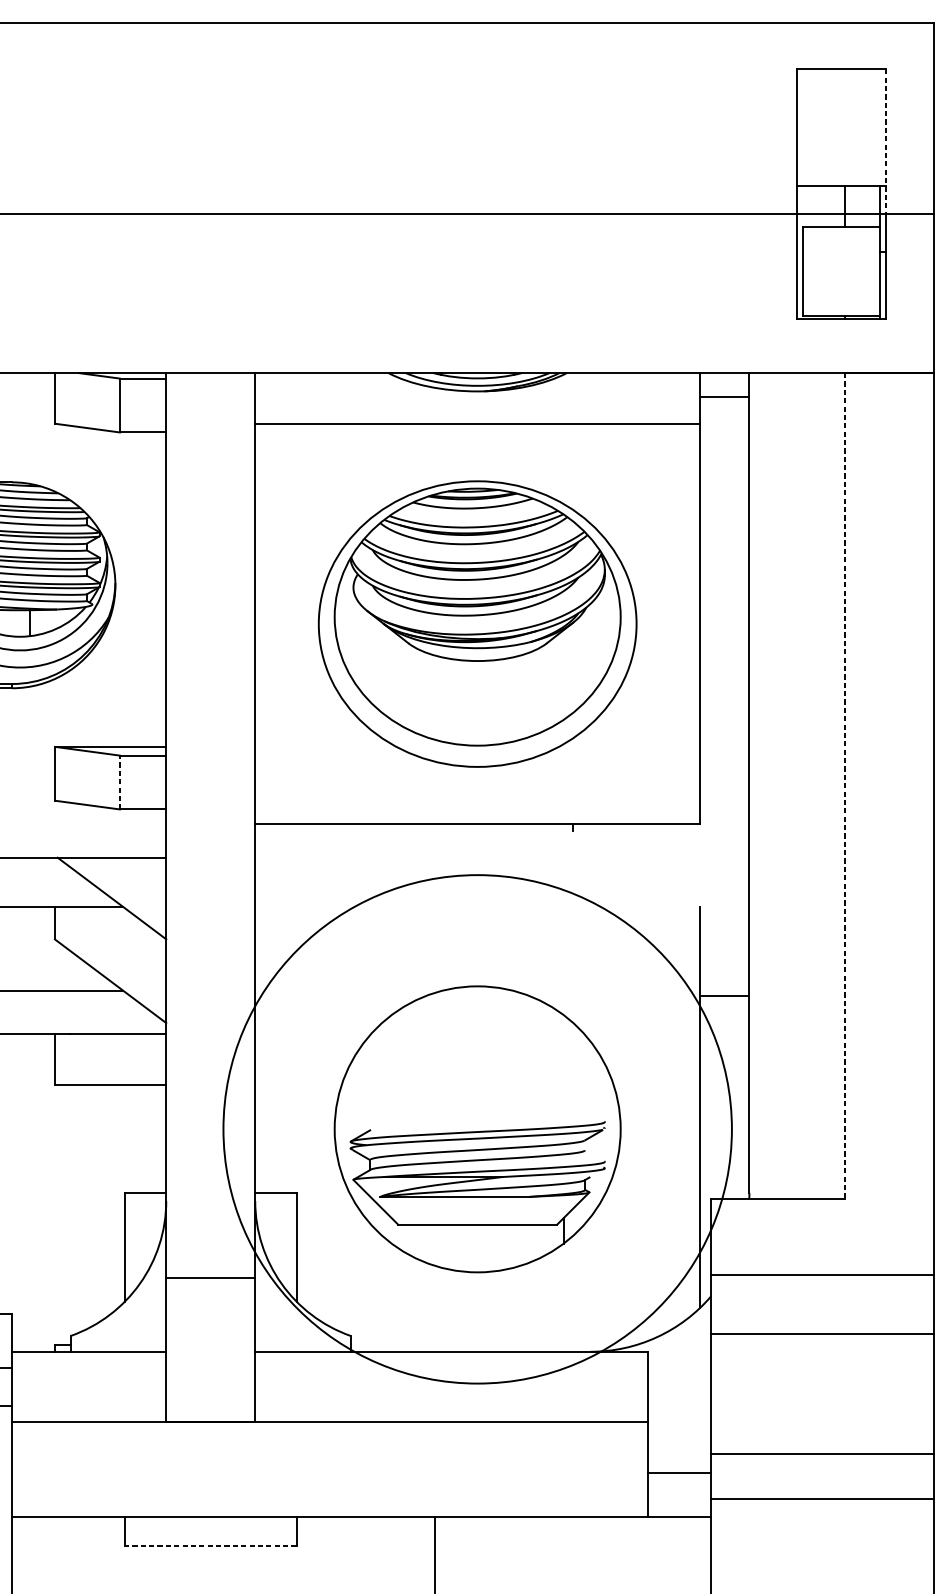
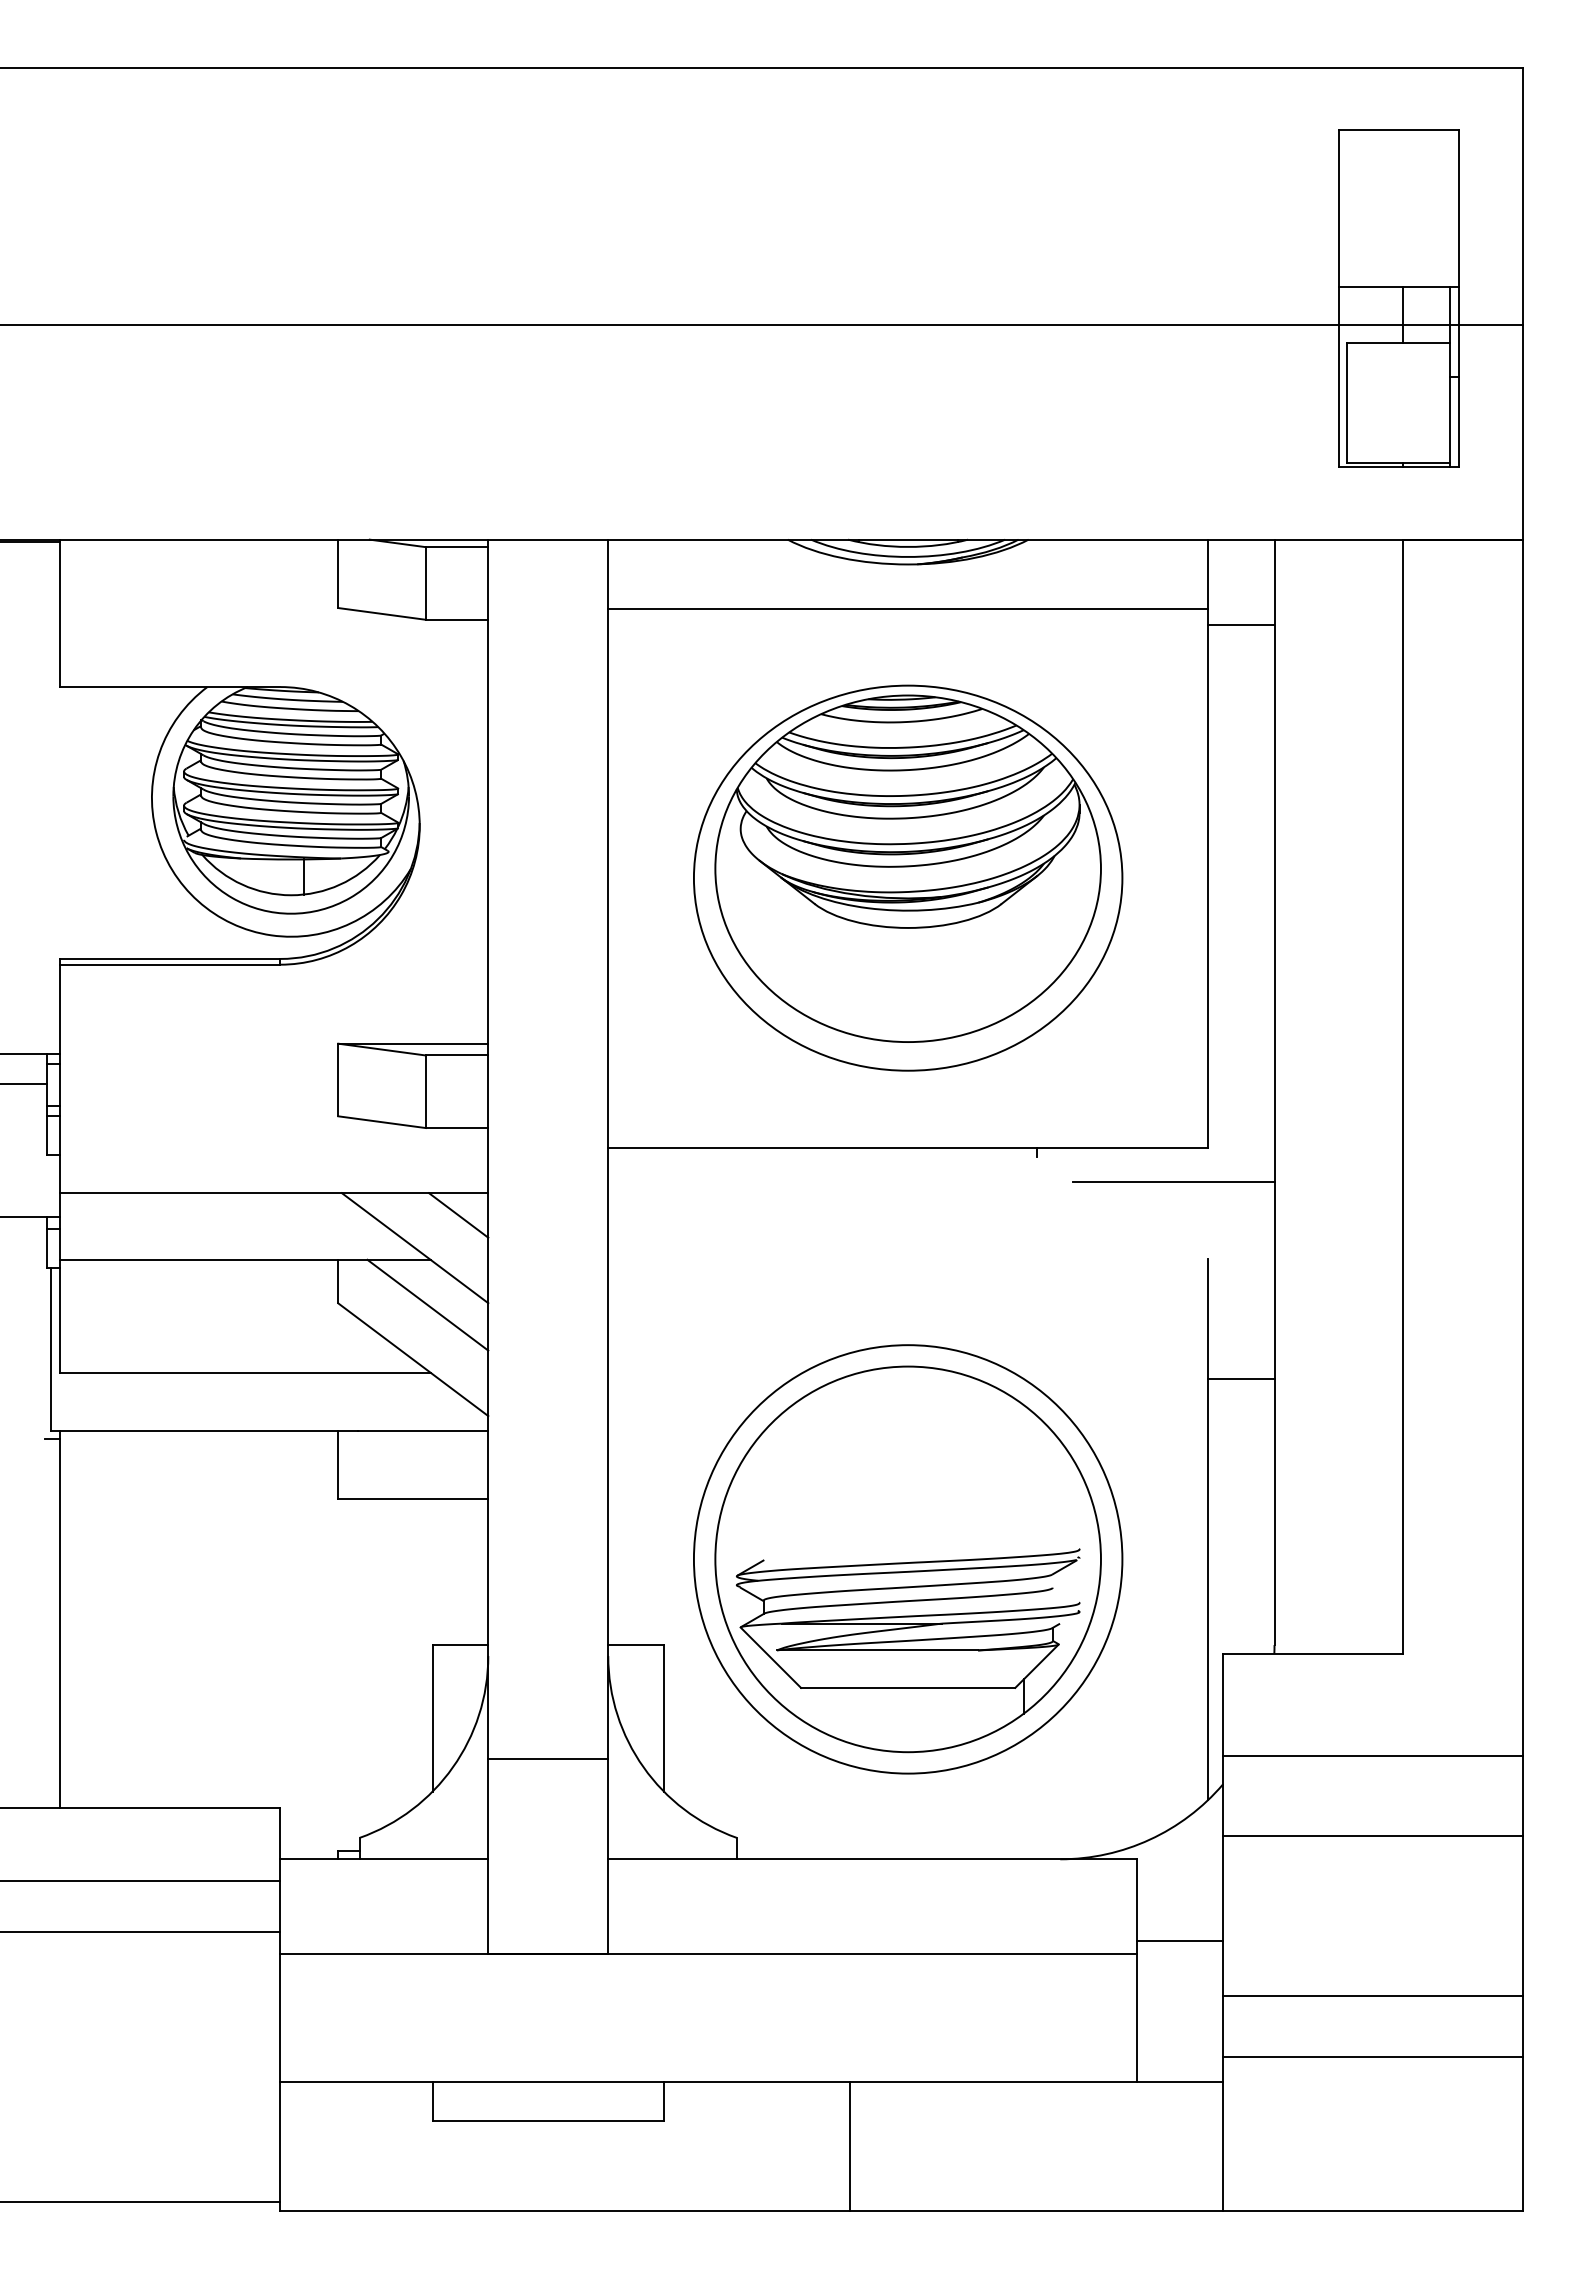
line: (885, 141) -> (1458, 227), dashed -> solid
line: (724, 396) -> (1241, 625), moved
line: (119, 782) -> (425, 1091), dashed -> solid
line: (845, 786) -> (1403, 1096), dashed -> solid
line: (674, 849) -> (1173, 1182), added
line: (144, 874) -> (458, 1215), added
line: (121, 940) -> (427, 1304), added
circle: (477, 1129) -> (907, 1559), size x0.62
line: (679, 1472) -> (1180, 1940), moved
line: (210, 1545) -> (548, 2120), dashed -> solid

